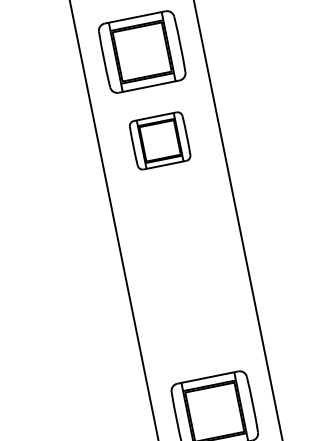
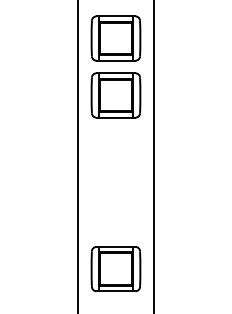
part: (159, 141) -> (115, 95), size x1.43

